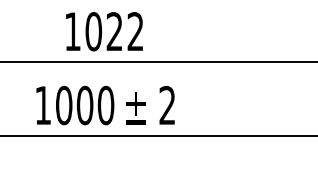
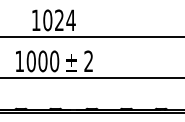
text: (134, 30) -> (70, 19), 1022 -> 1024

